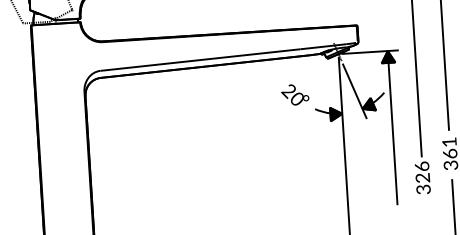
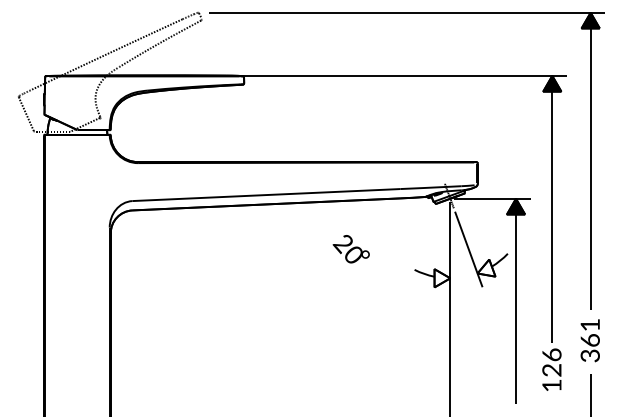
text: (294, 95) -> (350, 249), moved
fill: (368, 104) -> (486, 267), removed
fill: (336, 114) -> (442, 278), removed
text: (423, 189) -> (551, 385), 326 -> 126

